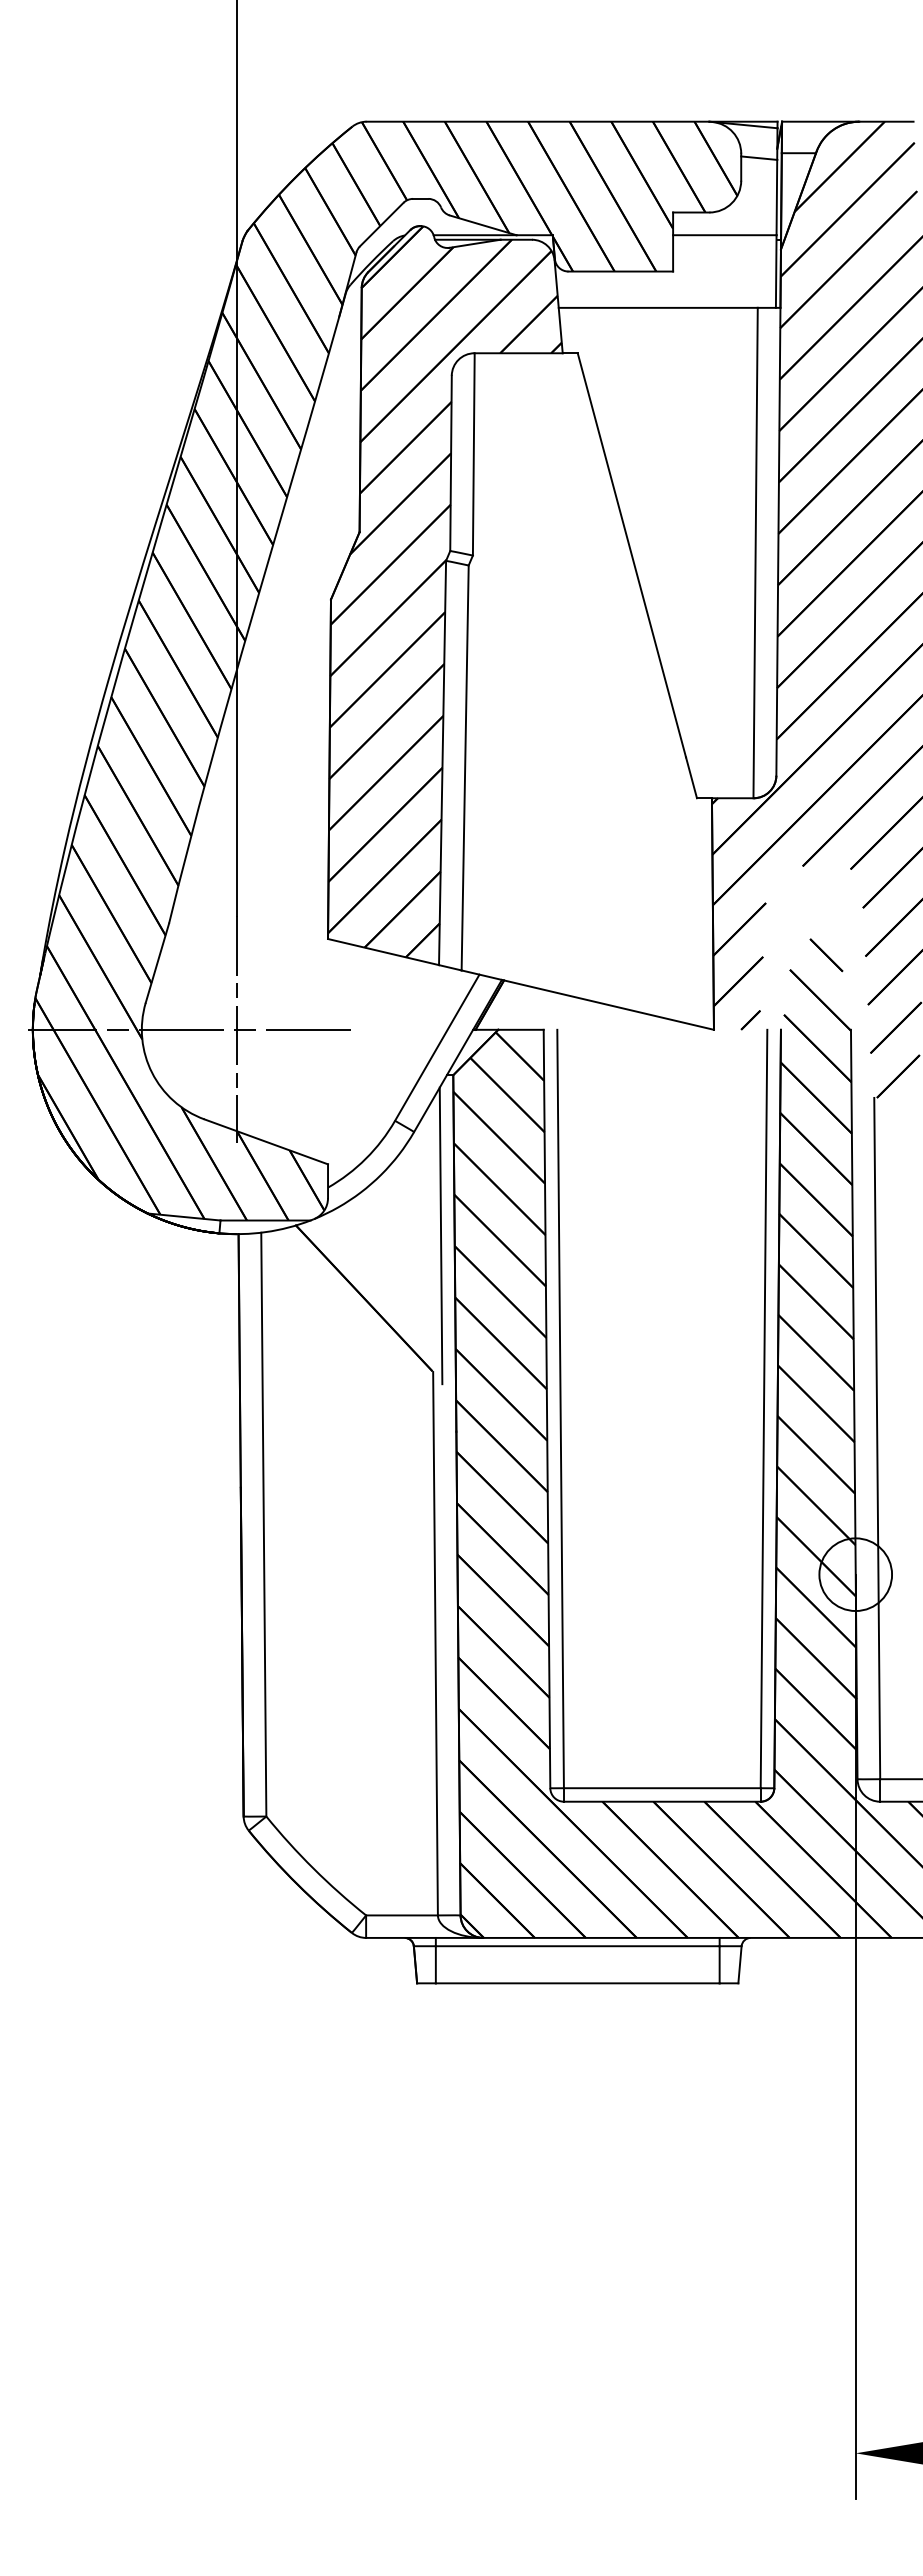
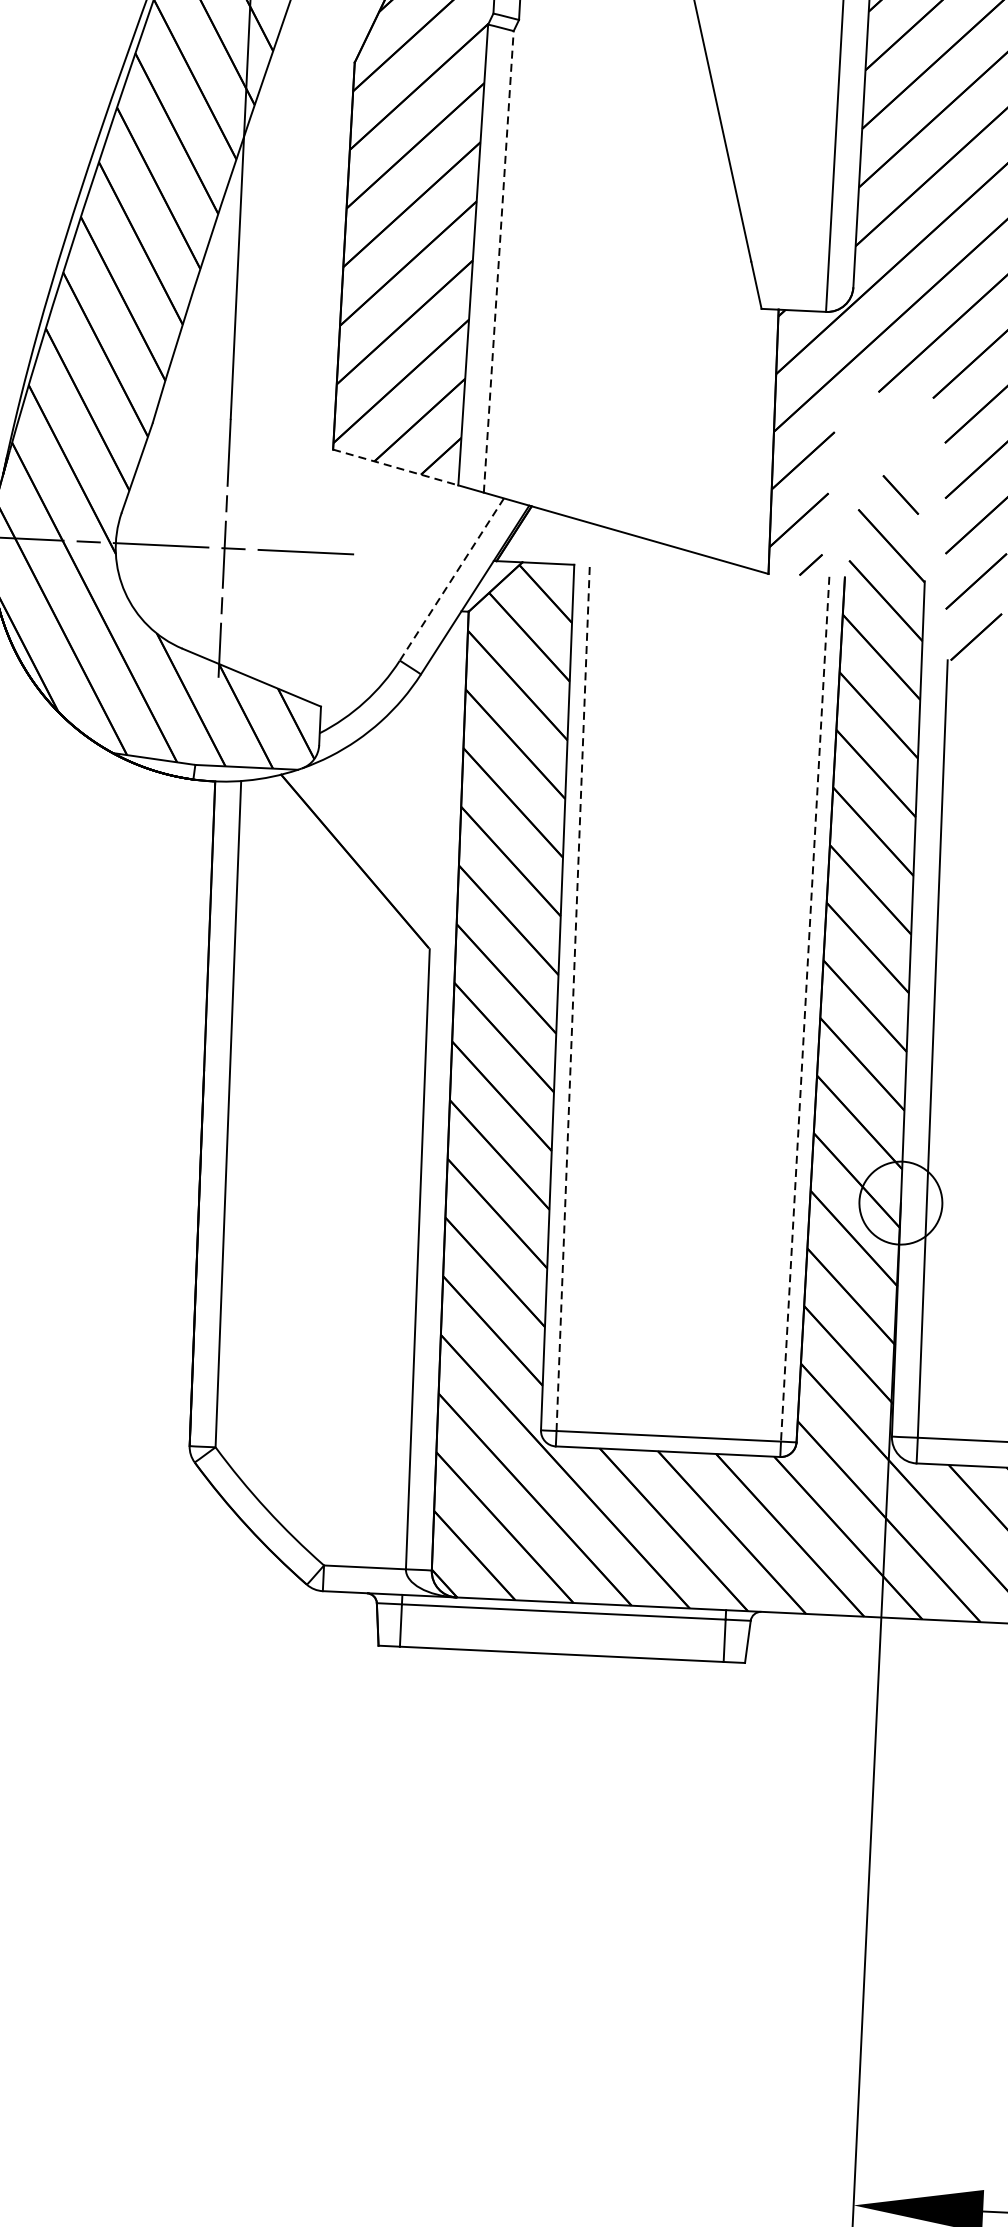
line: (465, 767) -> (499, 261), solid -> dashed
line: (384, 952) -> (396, 468), solid -> dashed
line: (437, 1048) -> (452, 580), solid -> dashed
line: (440, 1235) -> (445, 793), removed
line: (560, 1408) -> (573, 997), solid -> dashed
line: (764, 1409) -> (805, 1009), solid -> dashed

